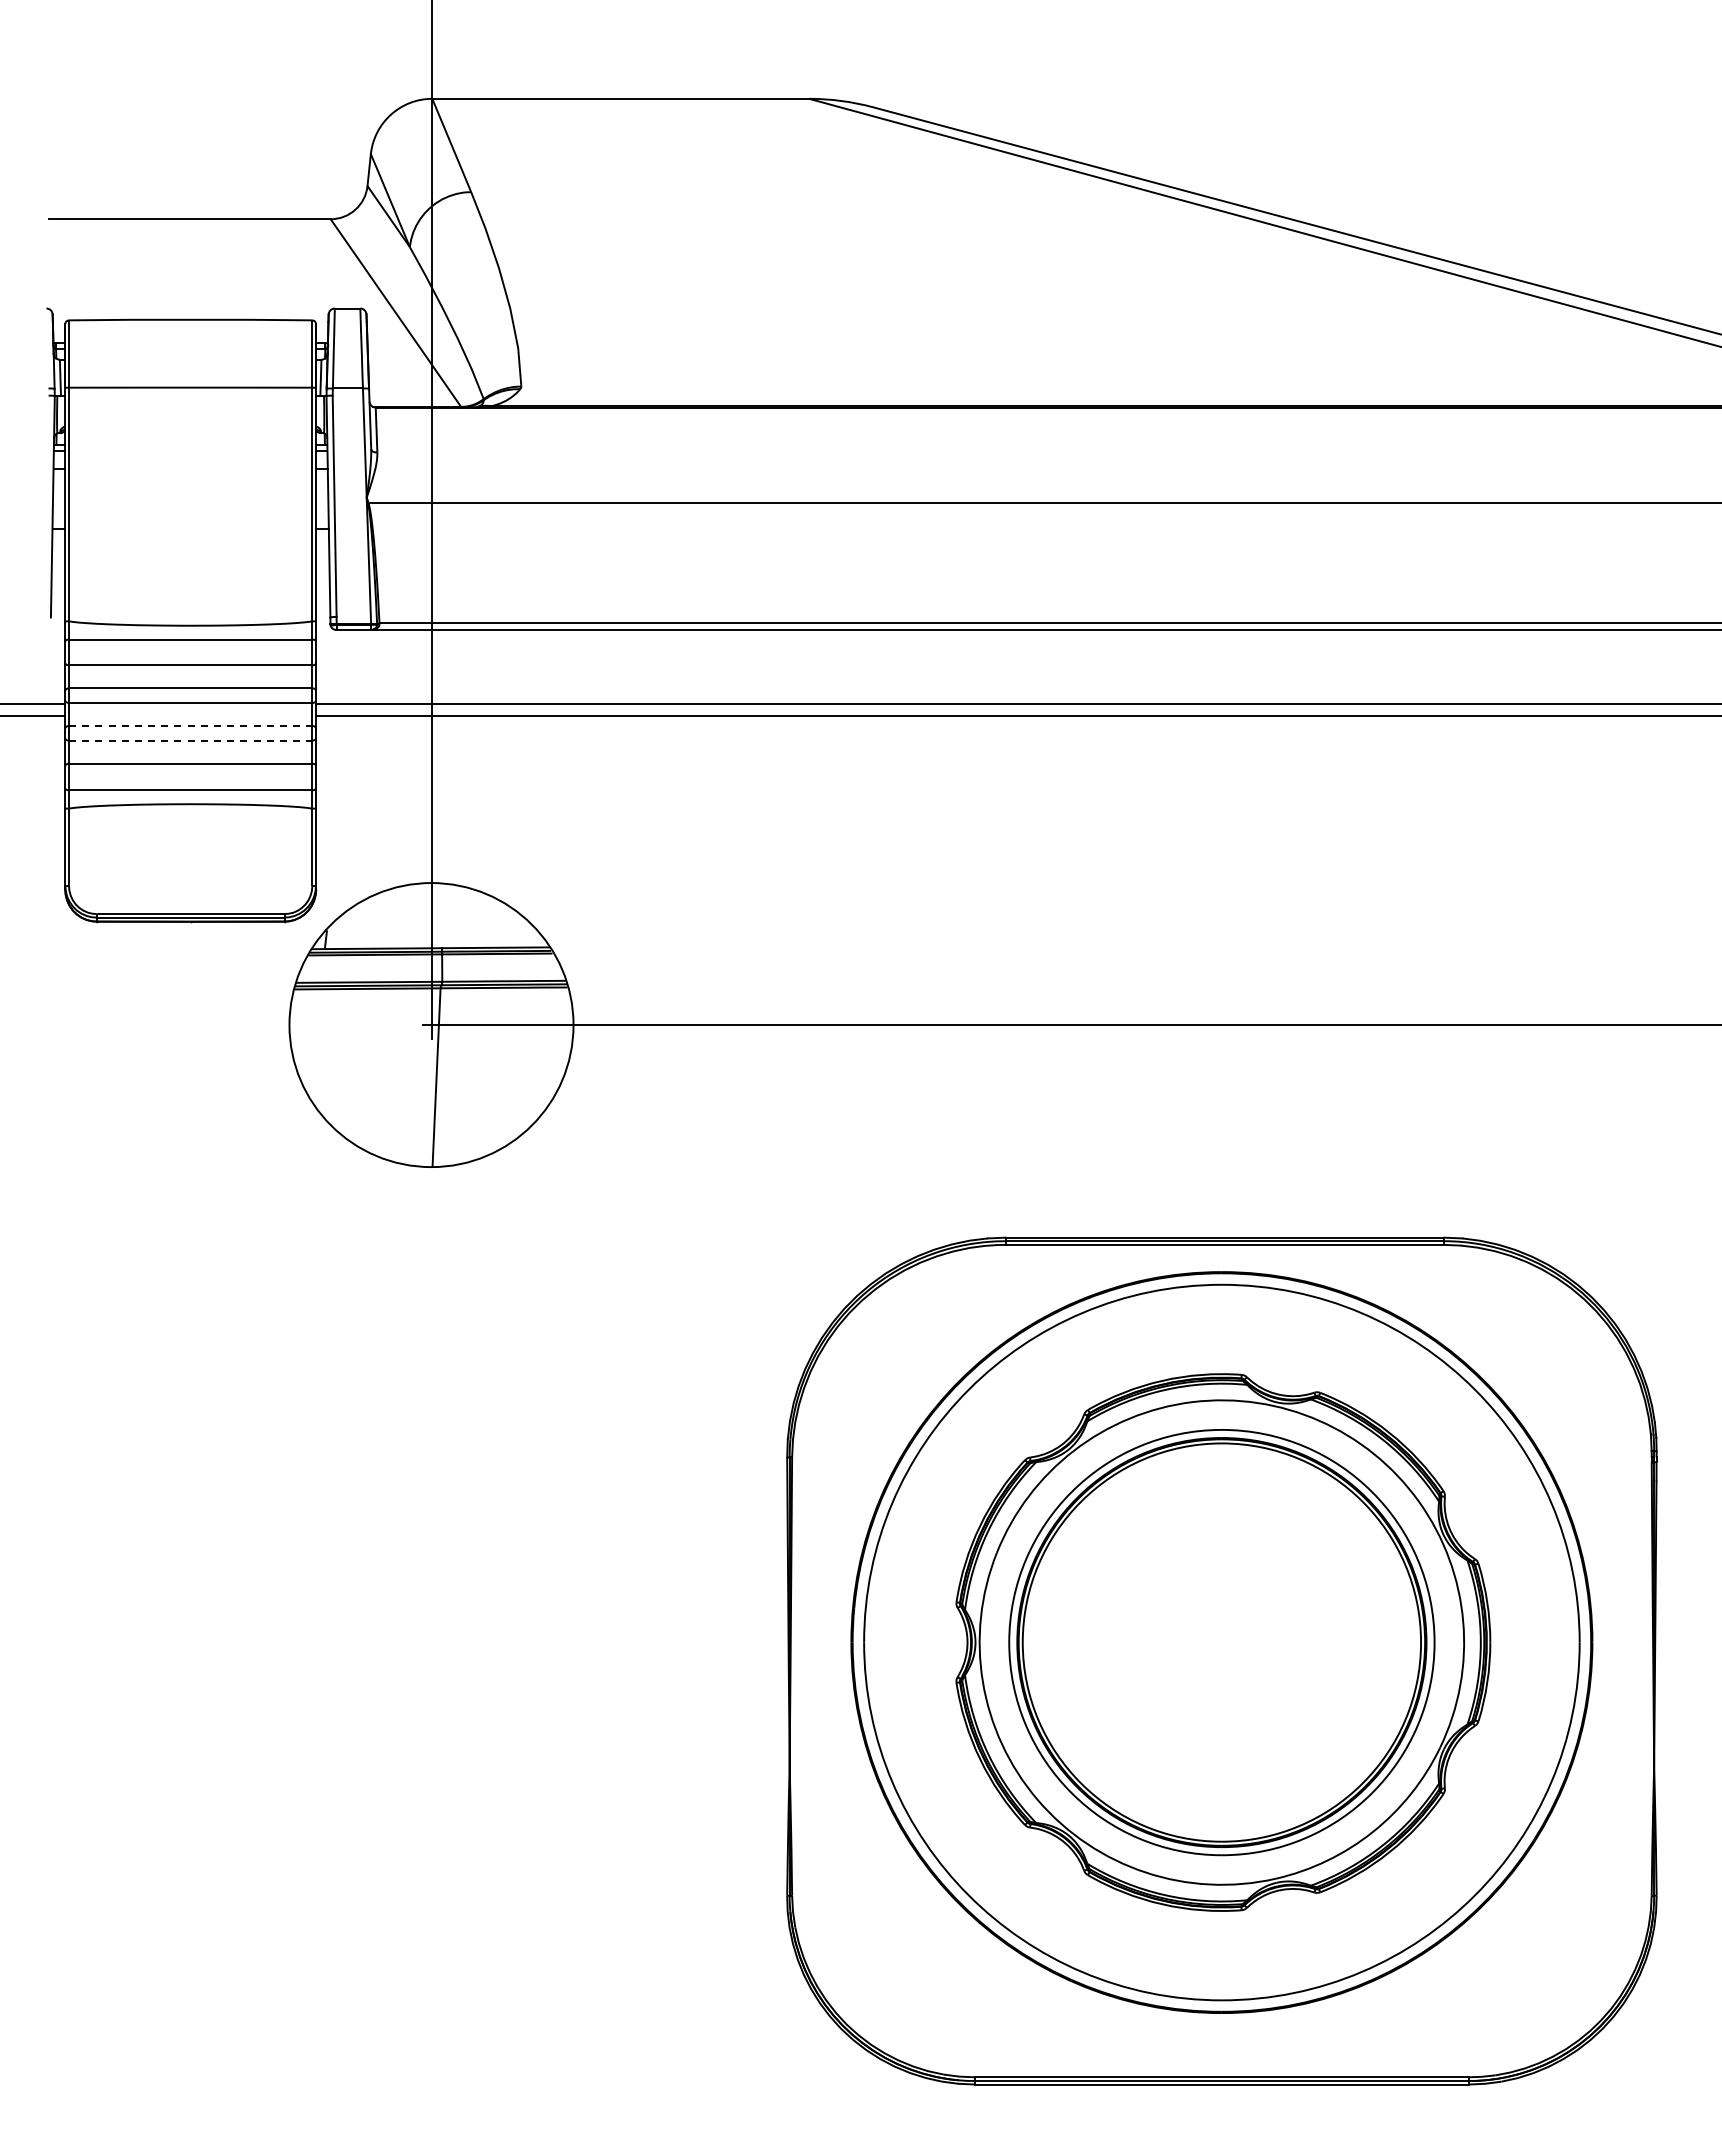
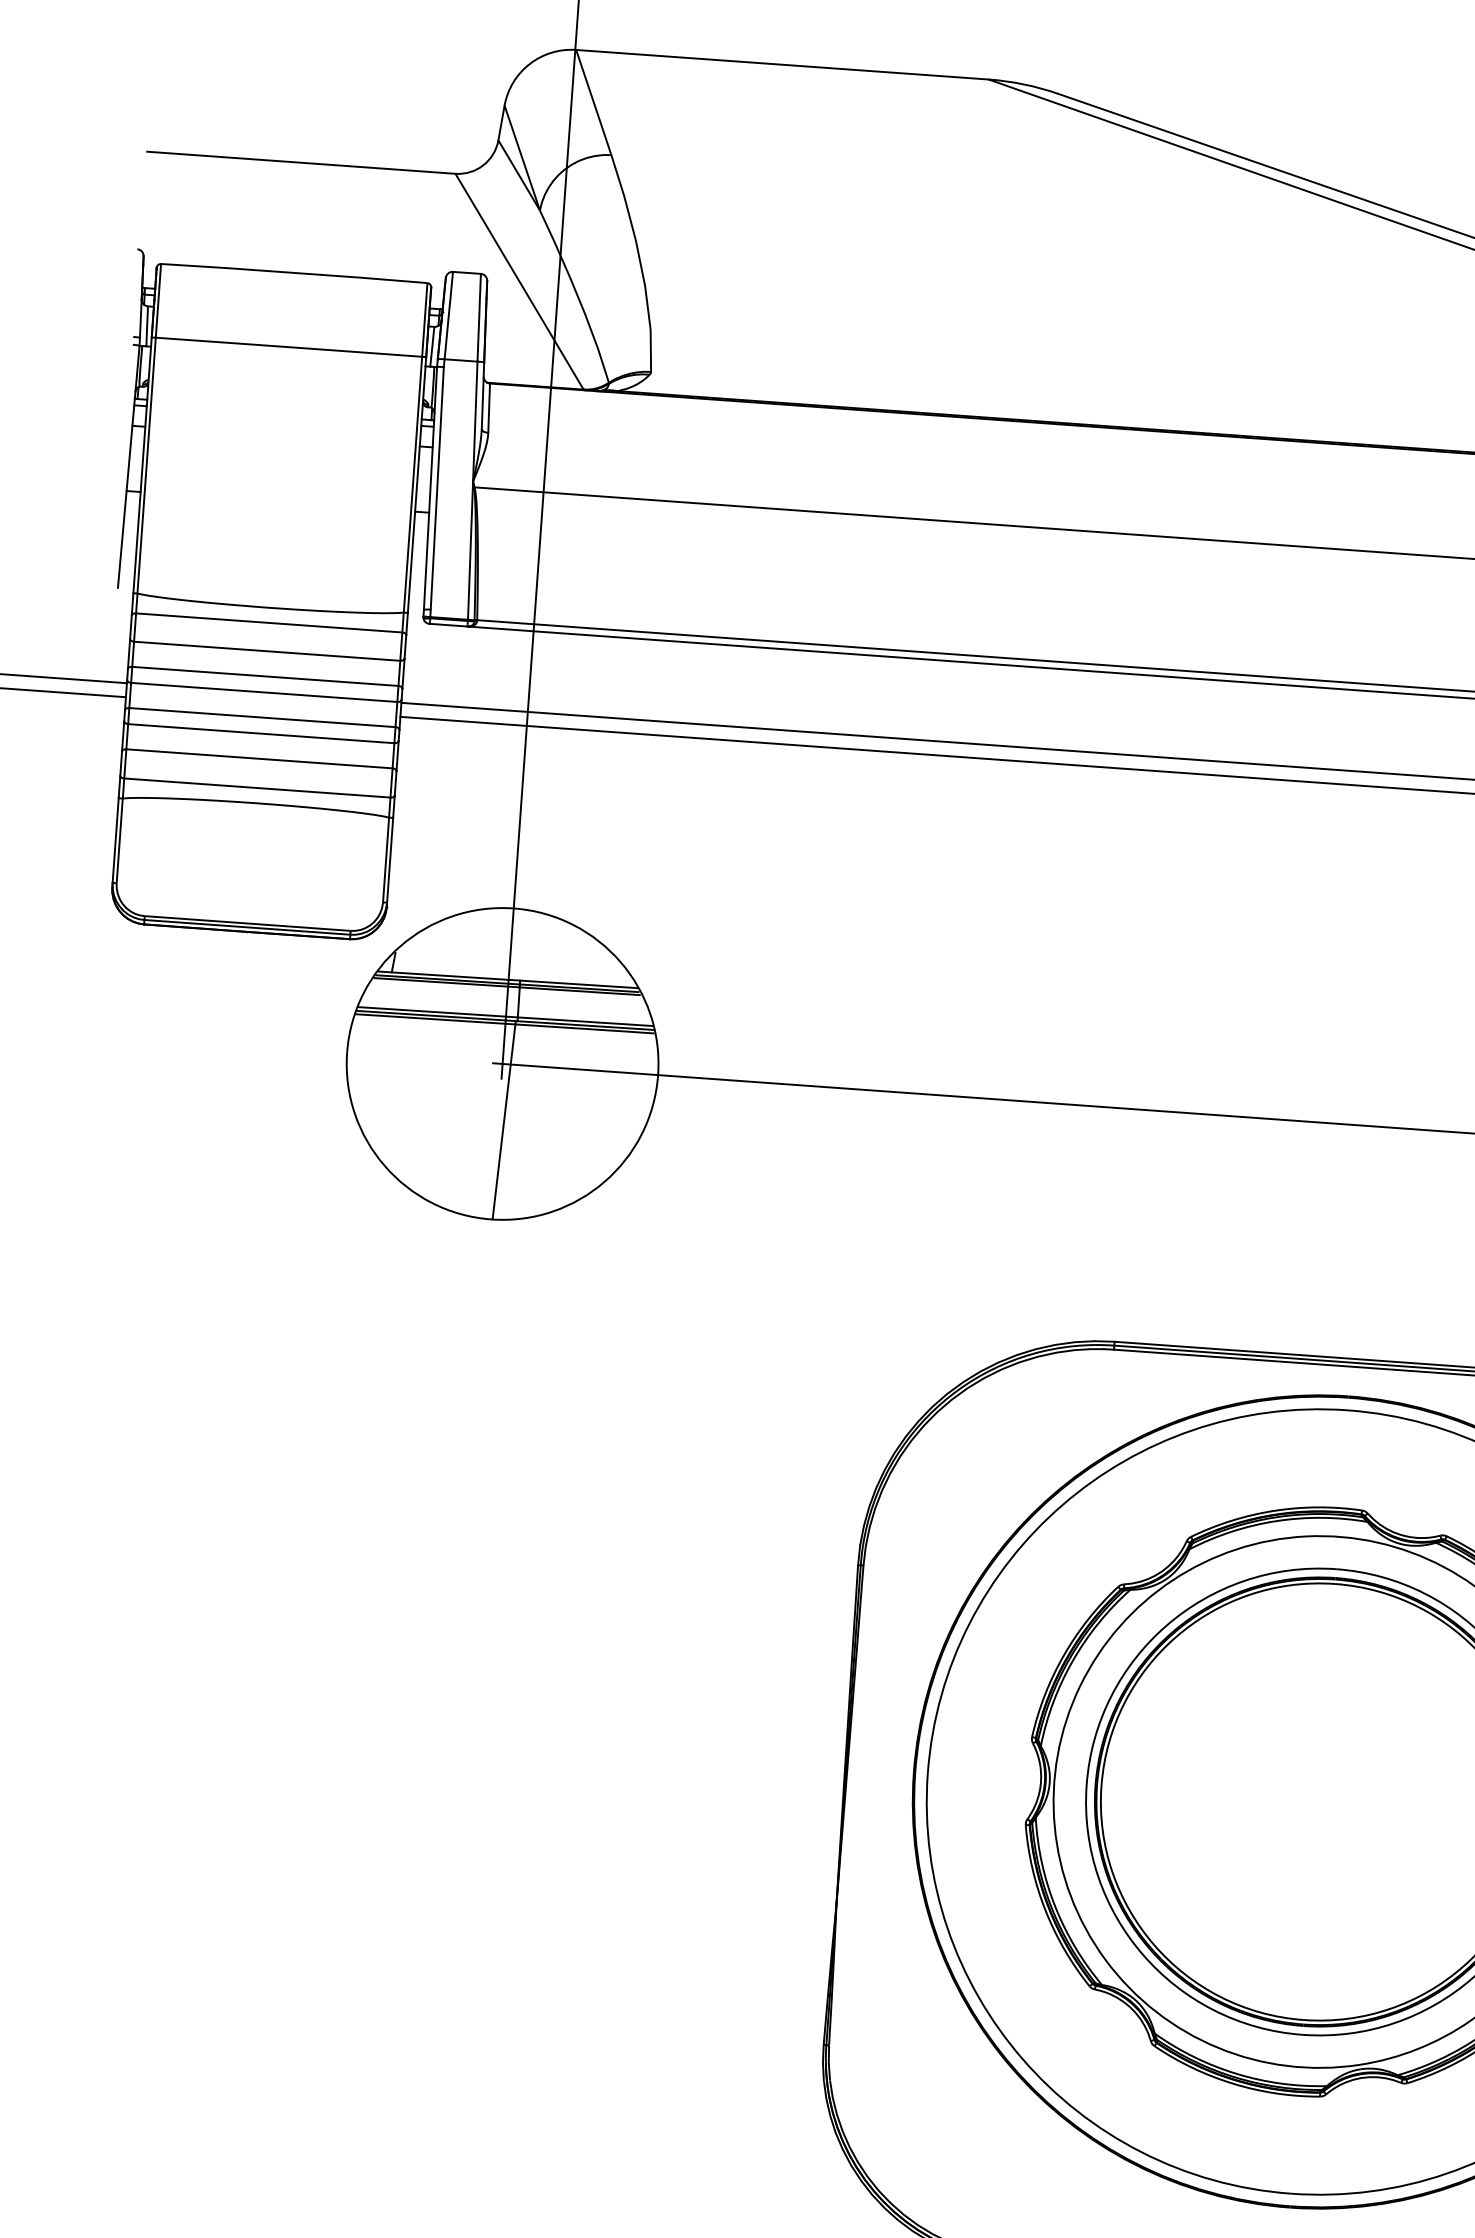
line: (190, 725) -> (262, 717), dashed -> solid
line: (190, 740) -> (261, 733), dashed -> solid

